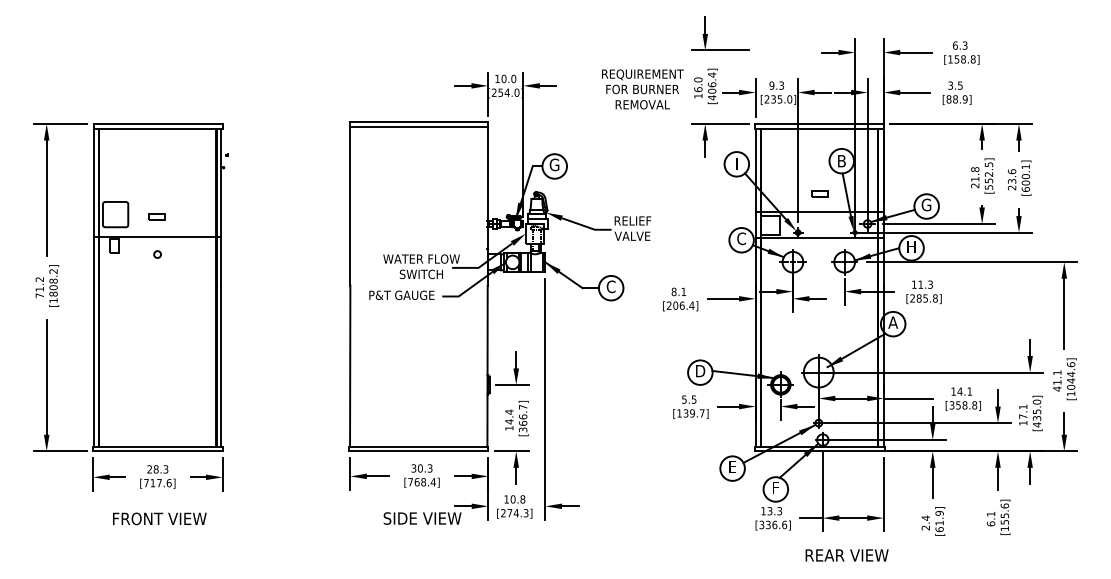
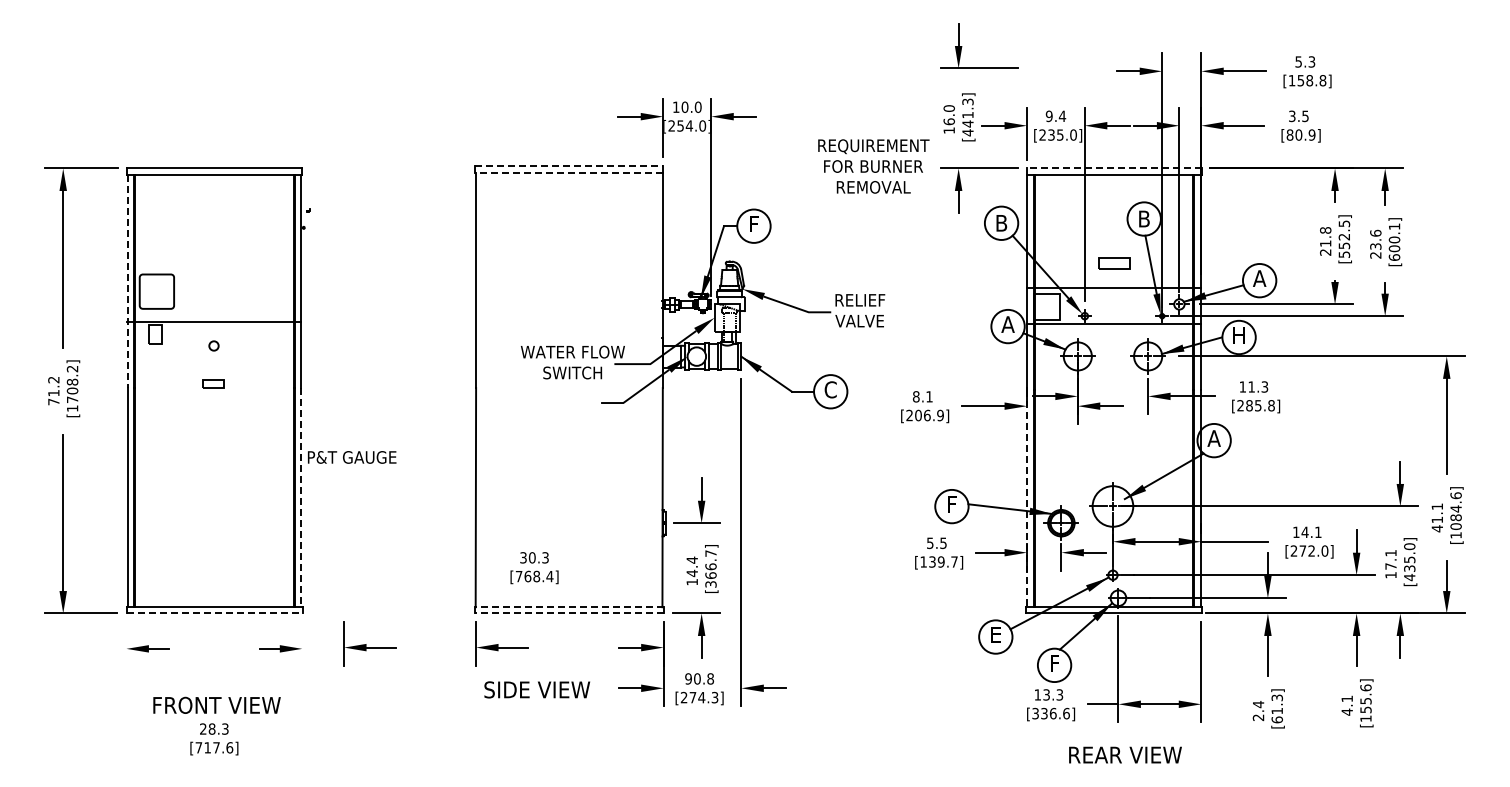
text: (955, 45) -> (1298, 61), 6.3 -> 5.3
text: (711, 82) -> (967, 112), [406.4] -> [441.3]
text: (781, 85) -> (1062, 116), 9.3 -> 9.4
text: (642, 89) -> (873, 166), moved
text: (955, 99) -> (1298, 134), [88.9] -> [80.9]
line: (419, 122) -> (569, 166), solid -> dashed
line: (819, 124) -> (1114, 168), solid -> dashed
line: (418, 126) -> (568, 172), solid -> dashed
text: (554, 164) -> (753, 223), G -> F
text: (736, 164) -> (1001, 223), I -> B
part: (819, 193) -> (1113, 263), size x1.4
text: (926, 204) -> (1259, 278), G -> A
line: (93, 207) -> (127, 281), solid -> dashed
part: (157, 216) -> (213, 383), moved
text: (741, 238) -> (1007, 324), C -> A
text: (53, 293) -> (72, 399), [1808.2] -> [1708.2]
text: (402, 295) -> (352, 457), moved
text: (691, 305) -> (940, 415), [206.4] -> [206.9]
line: (221, 365) -> (300, 497), solid -> dashed
line: (755, 367) -> (1027, 499), solid -> dashed
text: (700, 371) -> (952, 504), D -> F
text: (1070, 380) -> (1455, 517), [1044.6] -> [1084.6]
text: (963, 404) -> (1309, 550), [358.8] -> [272.0]
line: (419, 446) -> (569, 607), solid -> dashed
line: (158, 451) -> (215, 613), solid -> dashed
line: (419, 451) -> (569, 613), solid -> dashed
part: (271, 473) -> (369, 643), added
line: (93, 474) -> (126, 644), removed
line: (222, 474) -> (302, 644), removed
text: (422, 476) -> (534, 568), moved
text: (157, 477) -> (214, 739), moved
text: (506, 499) -> (688, 678), 10.8 -> 90.8
text: (939, 513) -> (1276, 697), [61.9] -> [61.3]
text: (422, 518) -> (536, 689), moved
text: (990, 523) -> (1346, 711), 6.1 -> 4.1
text: (847, 555) -> (1125, 754), moved

